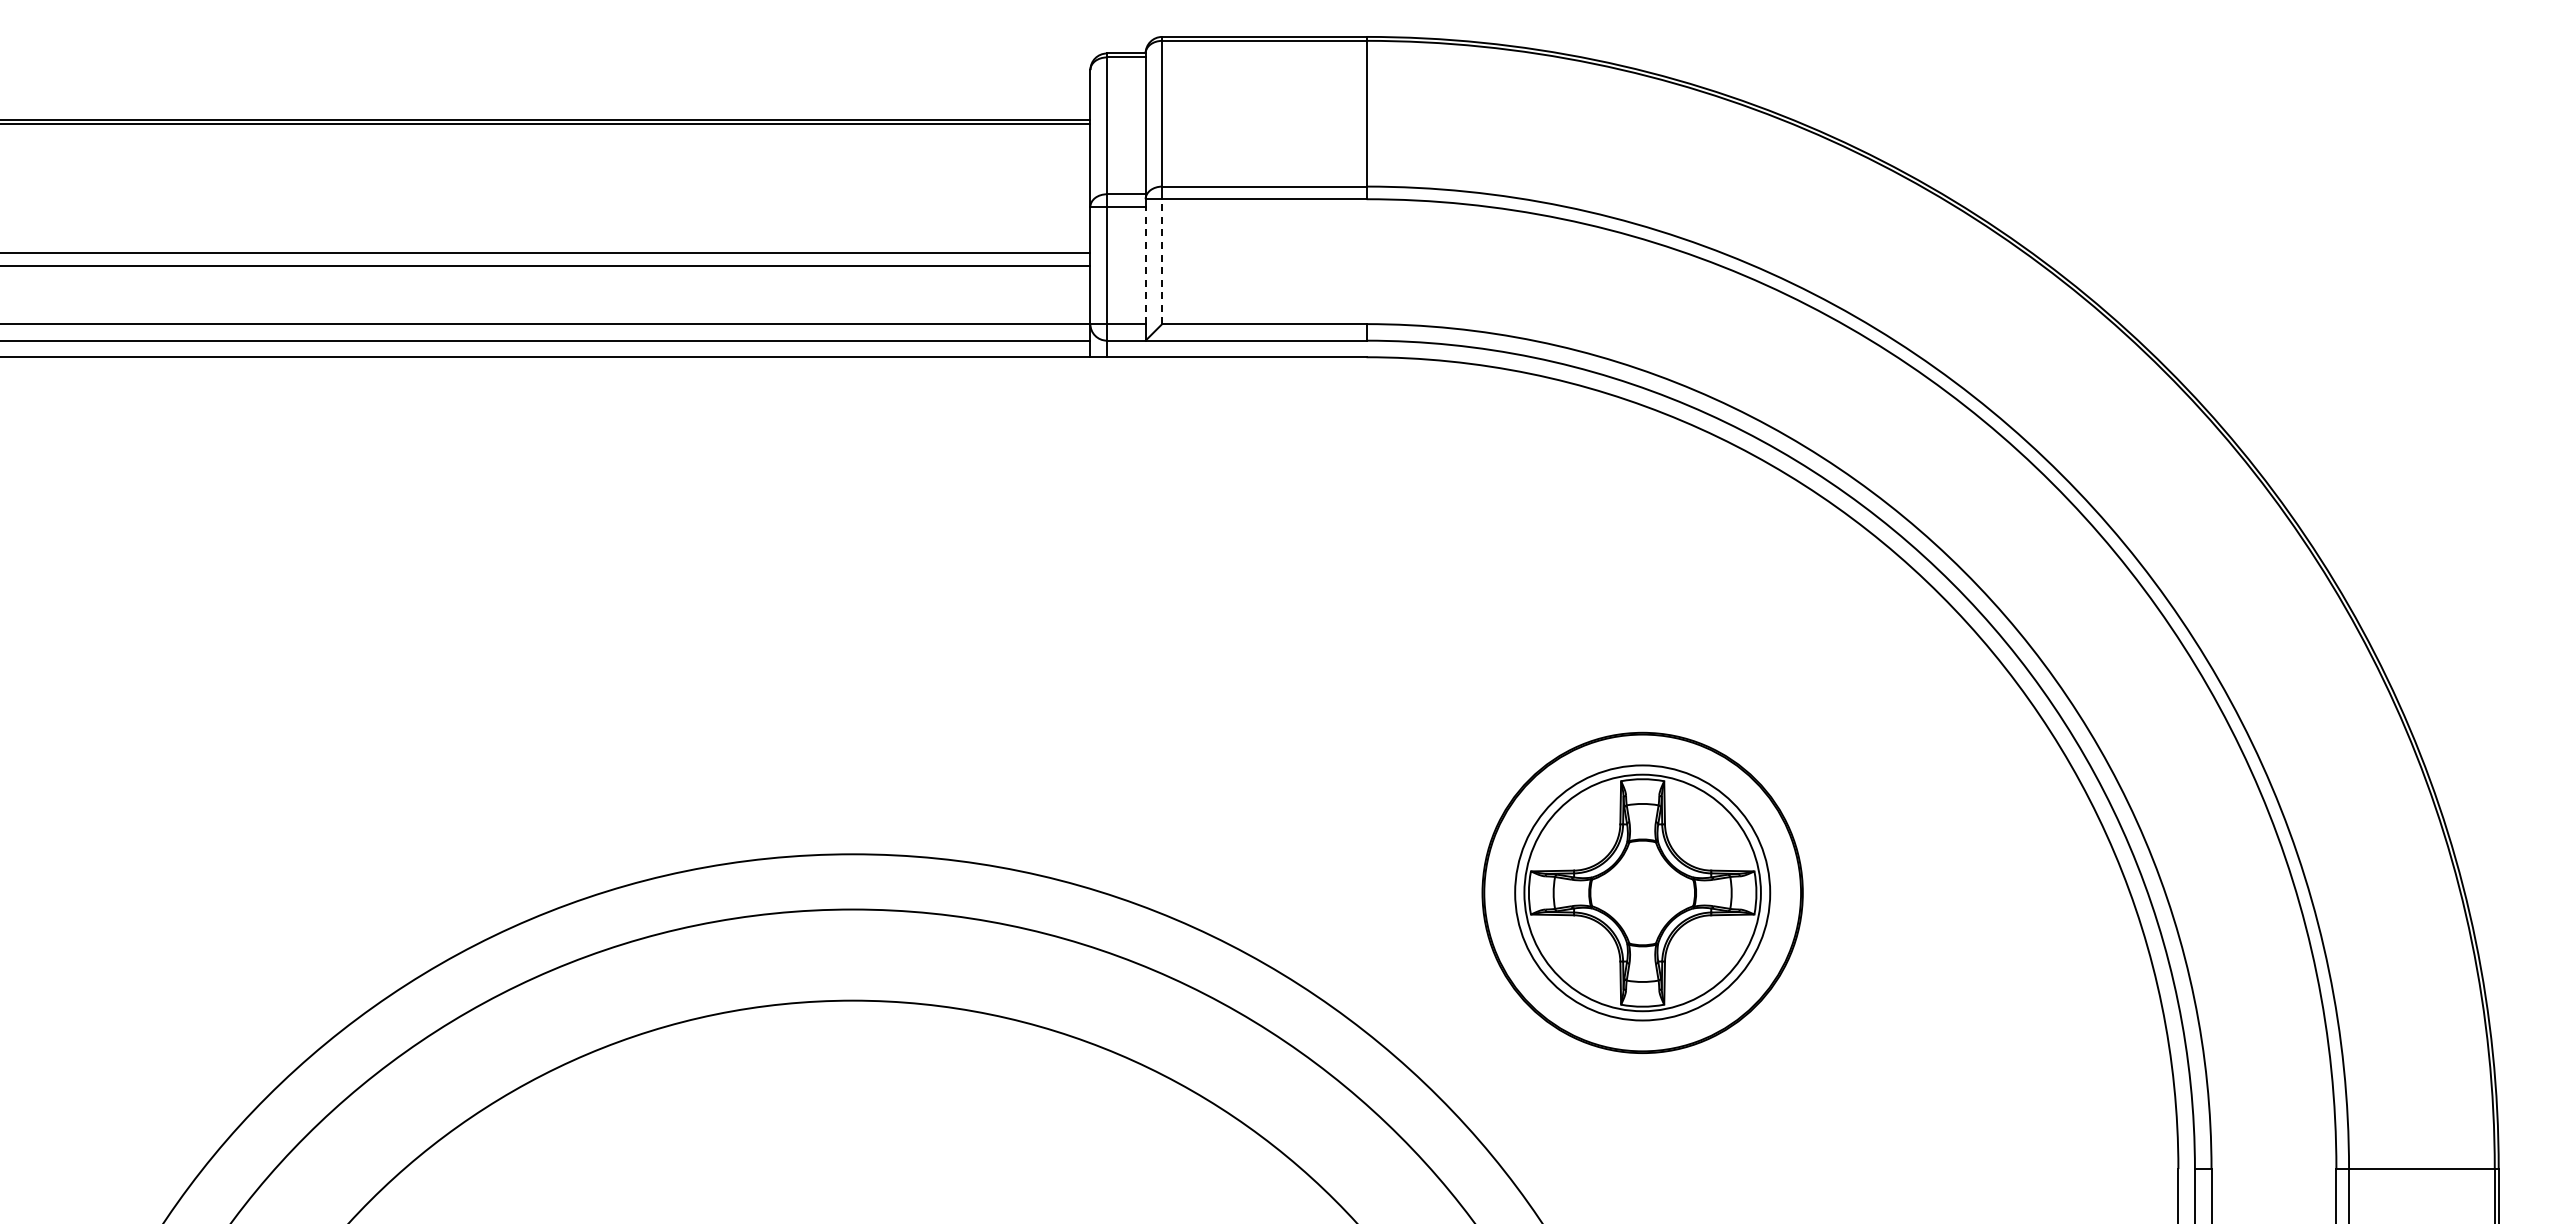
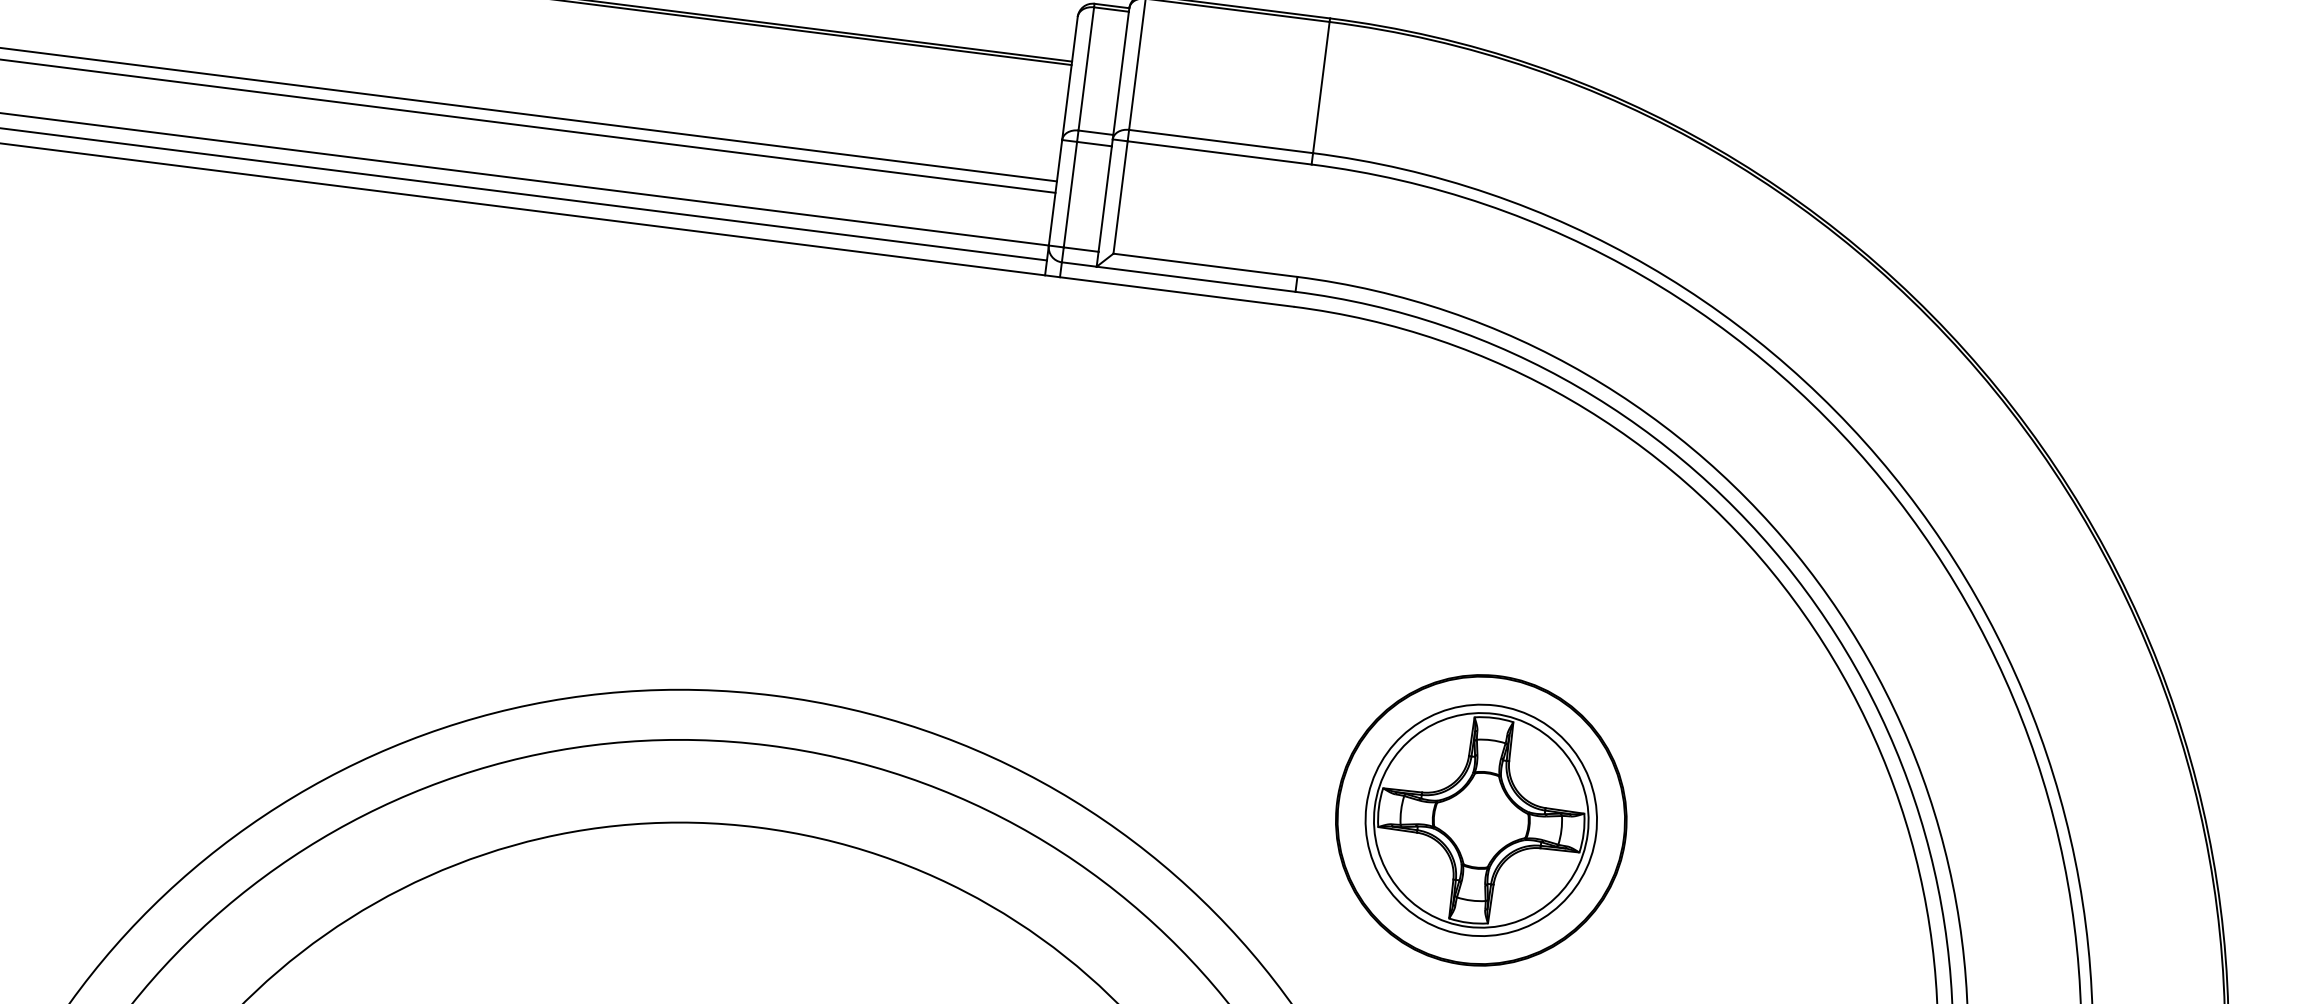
line: (1162, 261) -> (1120, 197), dashed -> solid
line: (1145, 265) -> (1105, 199), dashed -> solid

